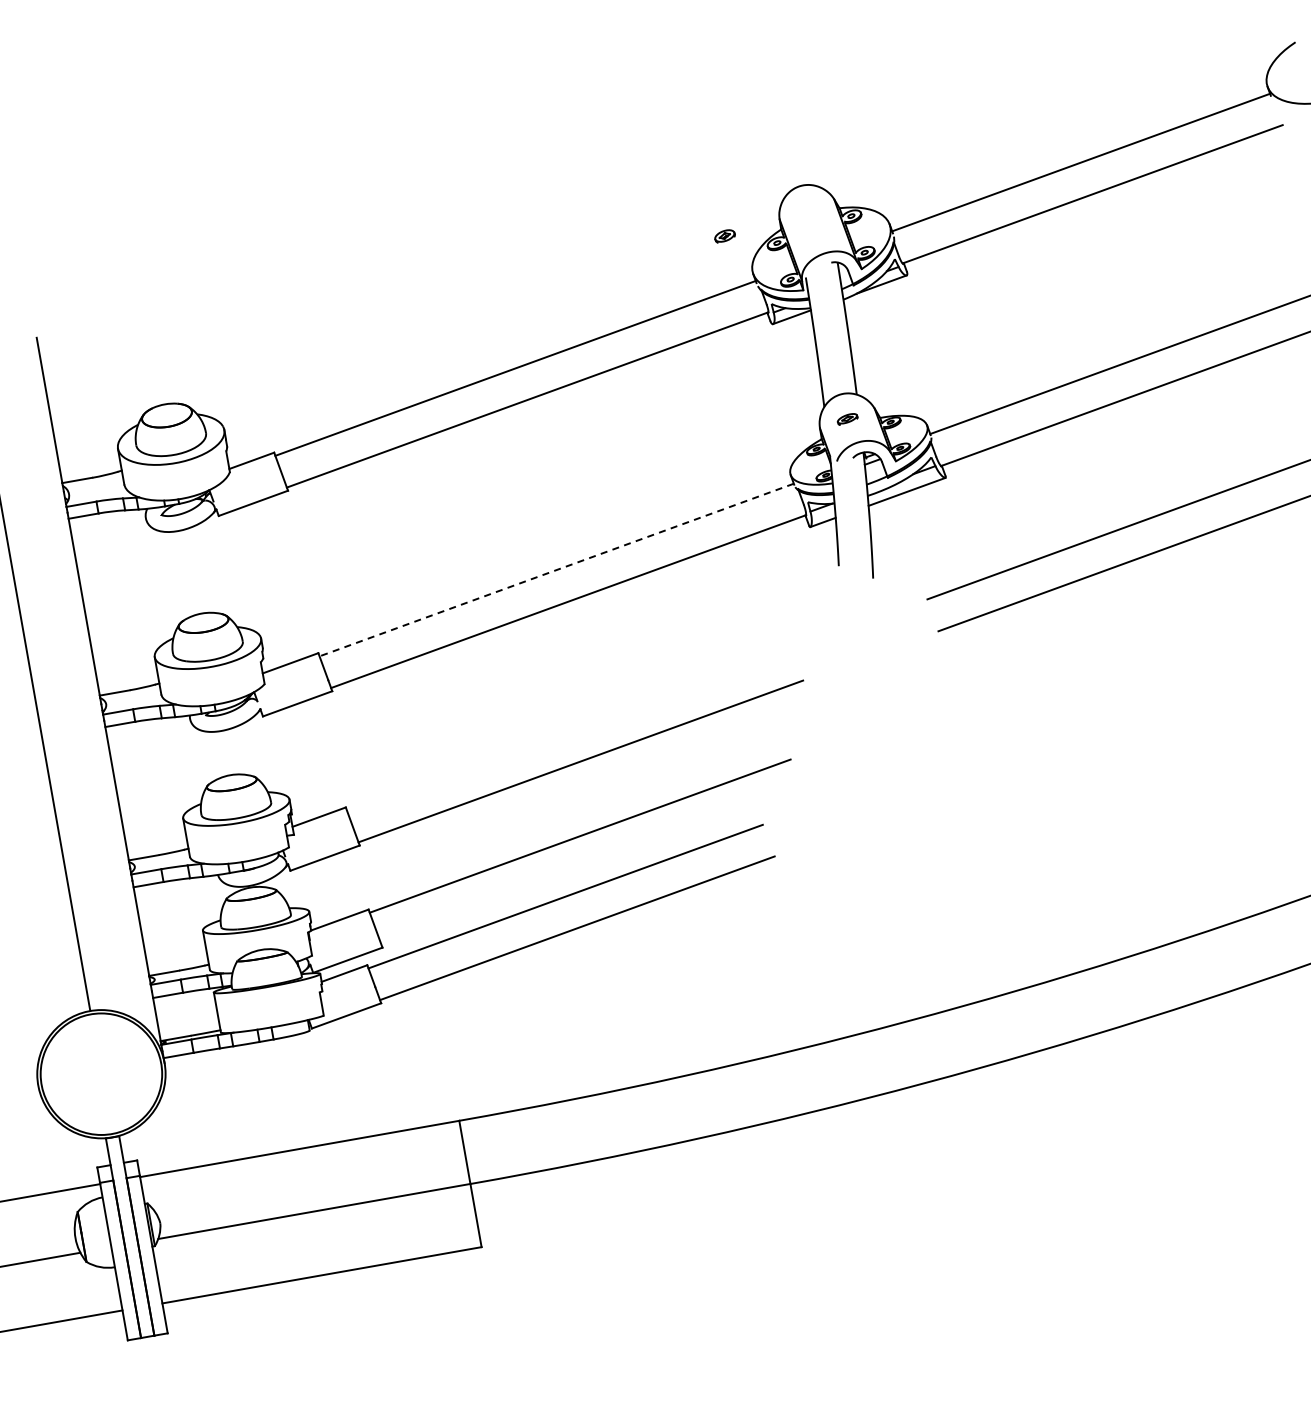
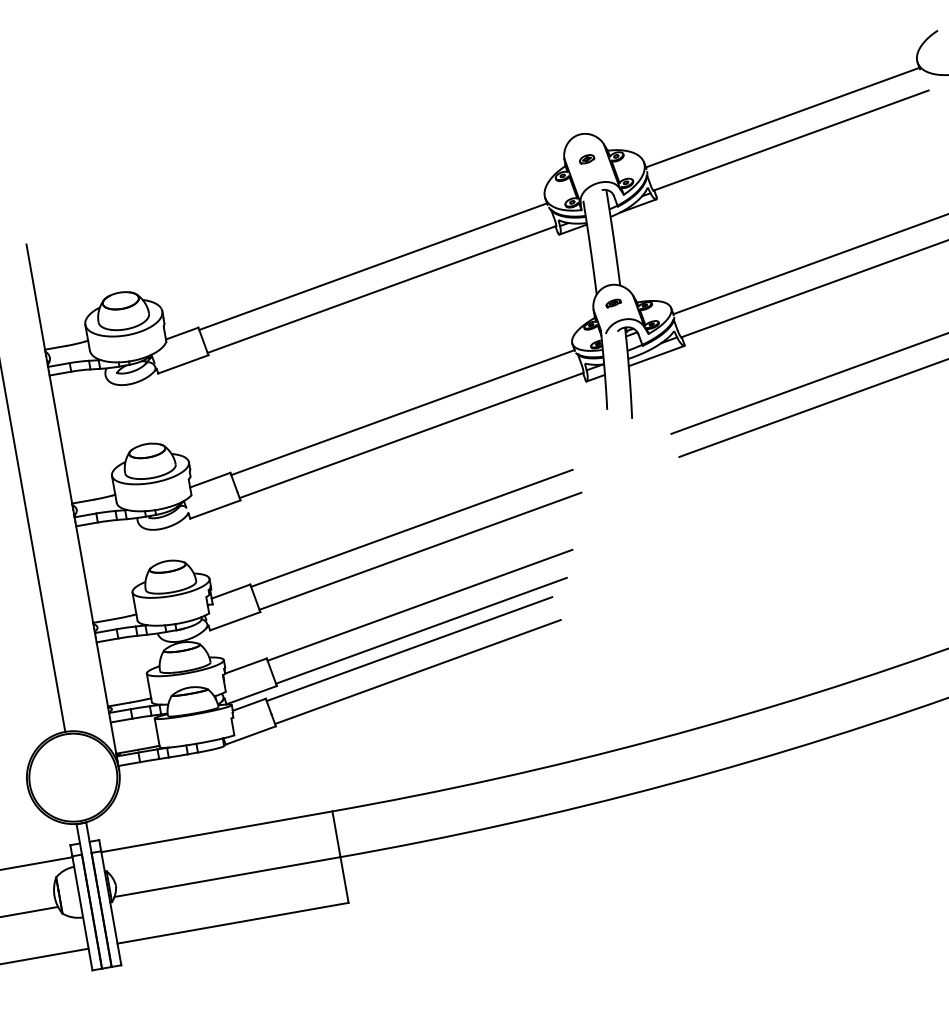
part: (724, 236) -> (586, 159), moved
line: (556, 570) -> (402, 412), dashed -> solid
line: (569, 729) -> (412, 528), added
line: (581, 871) -> (420, 630), added

